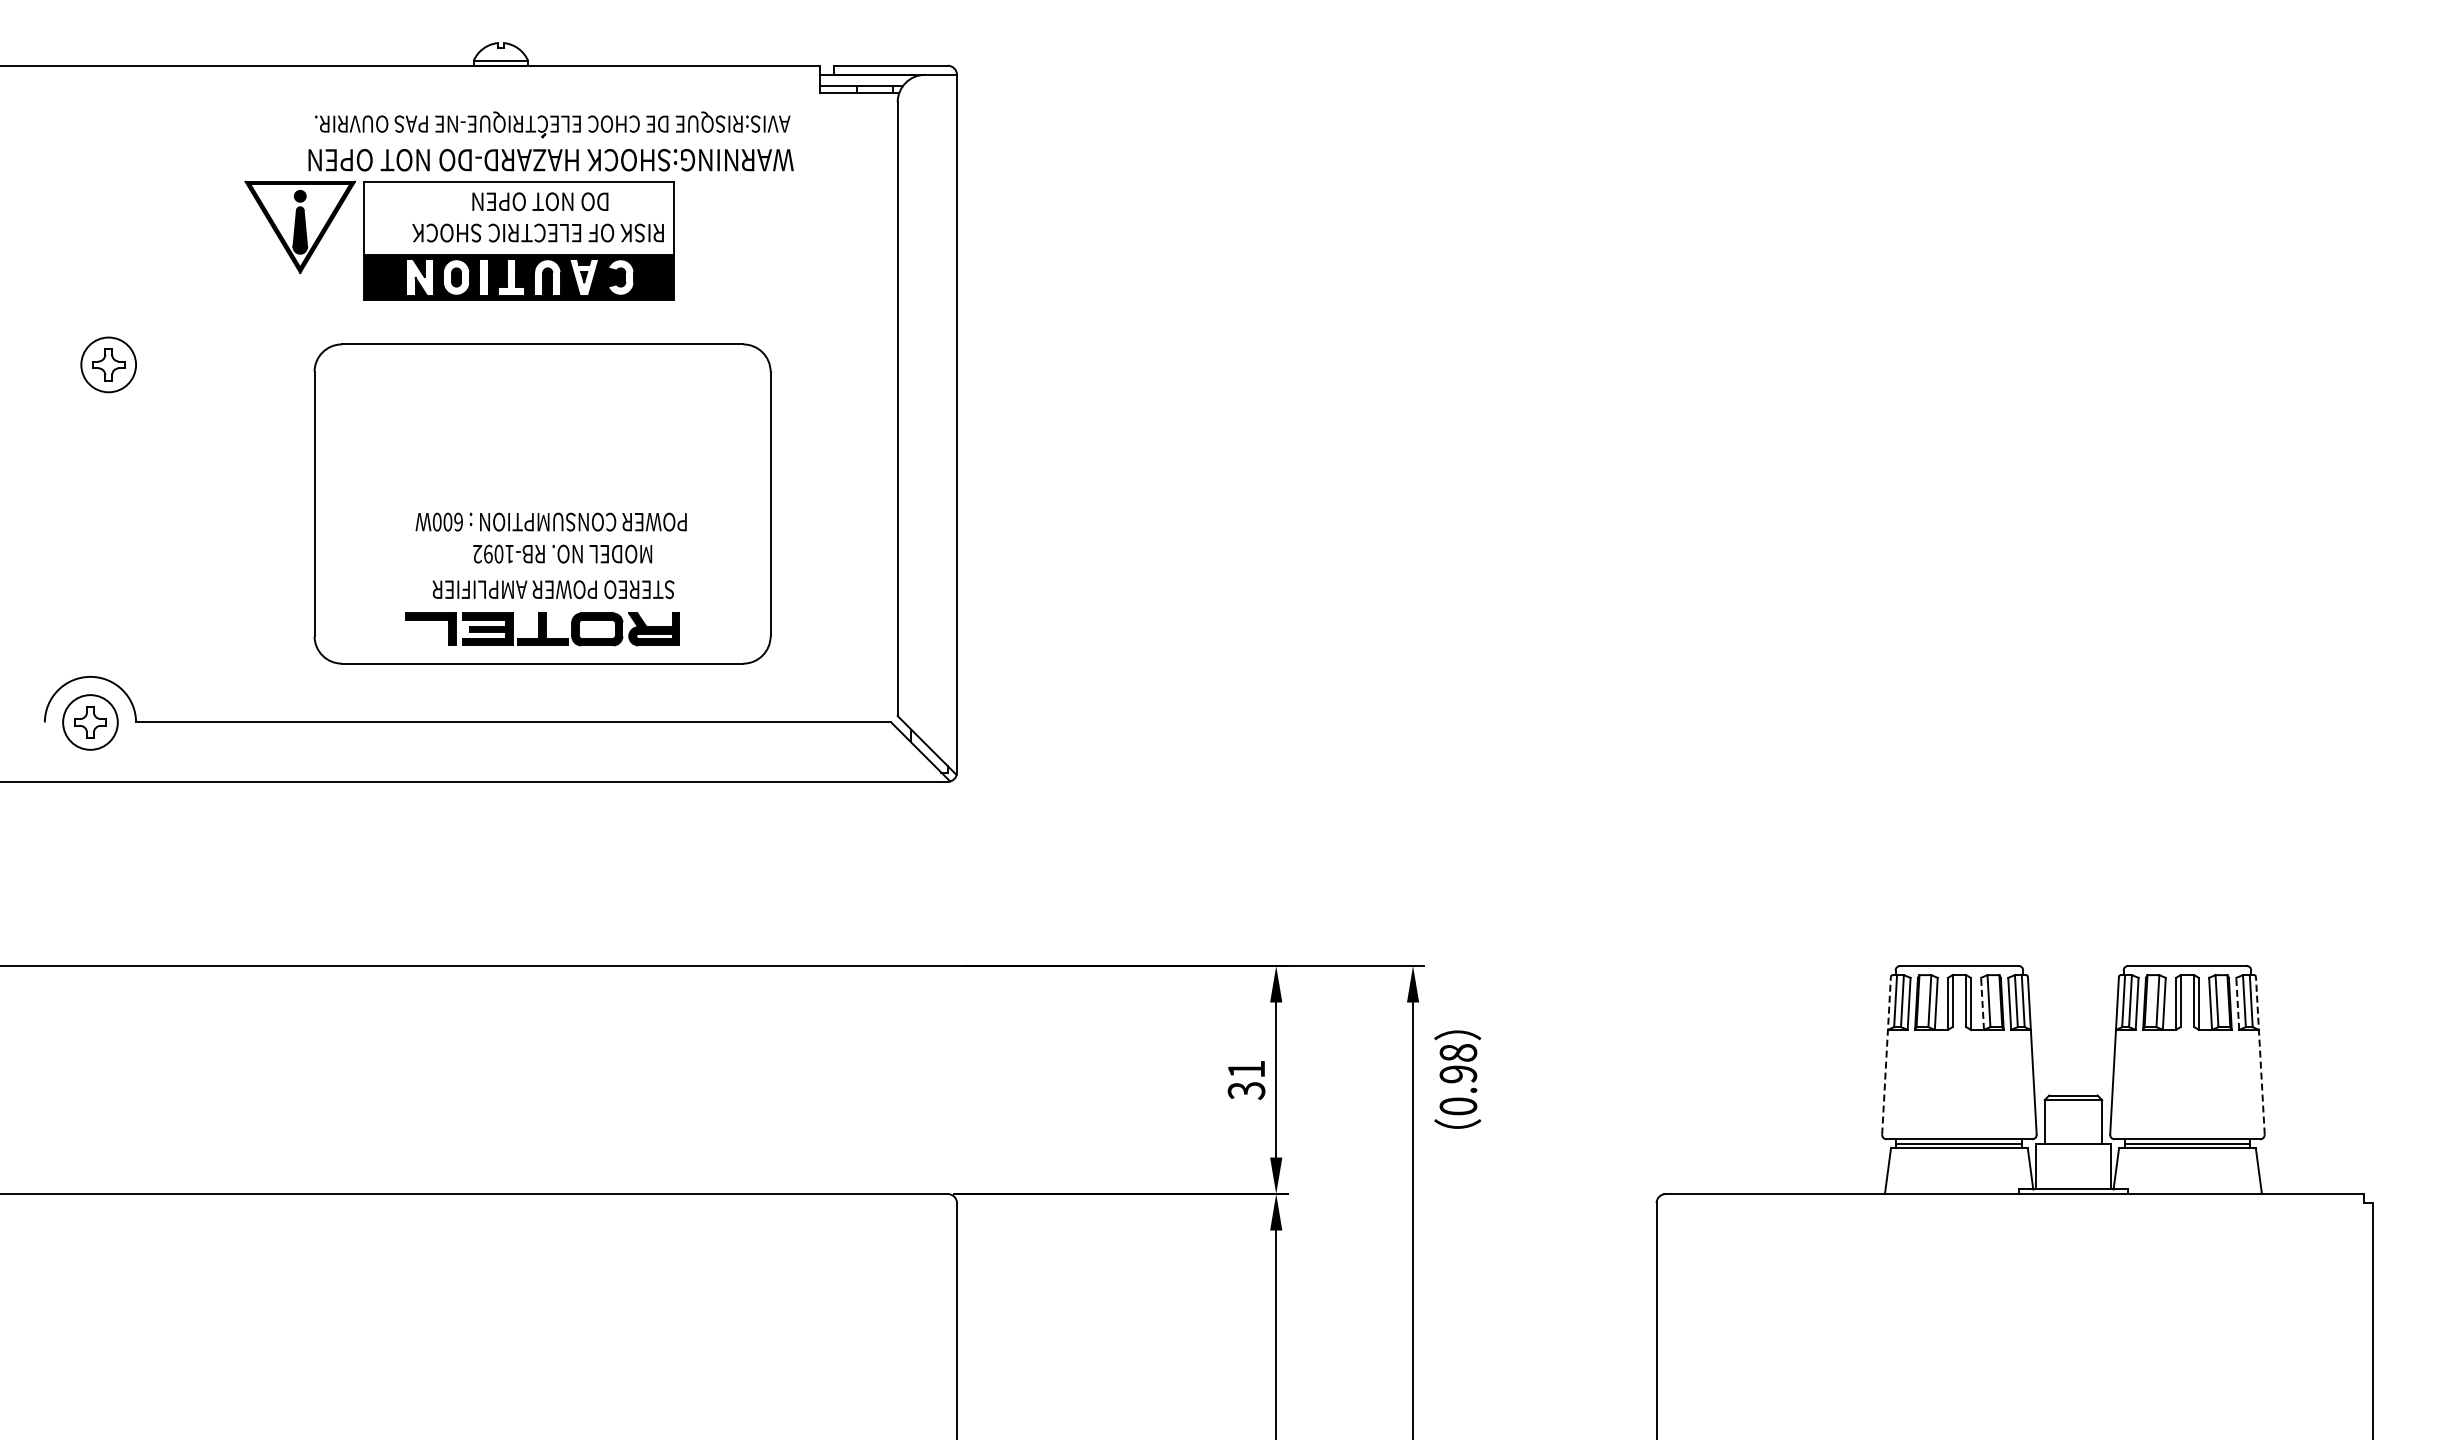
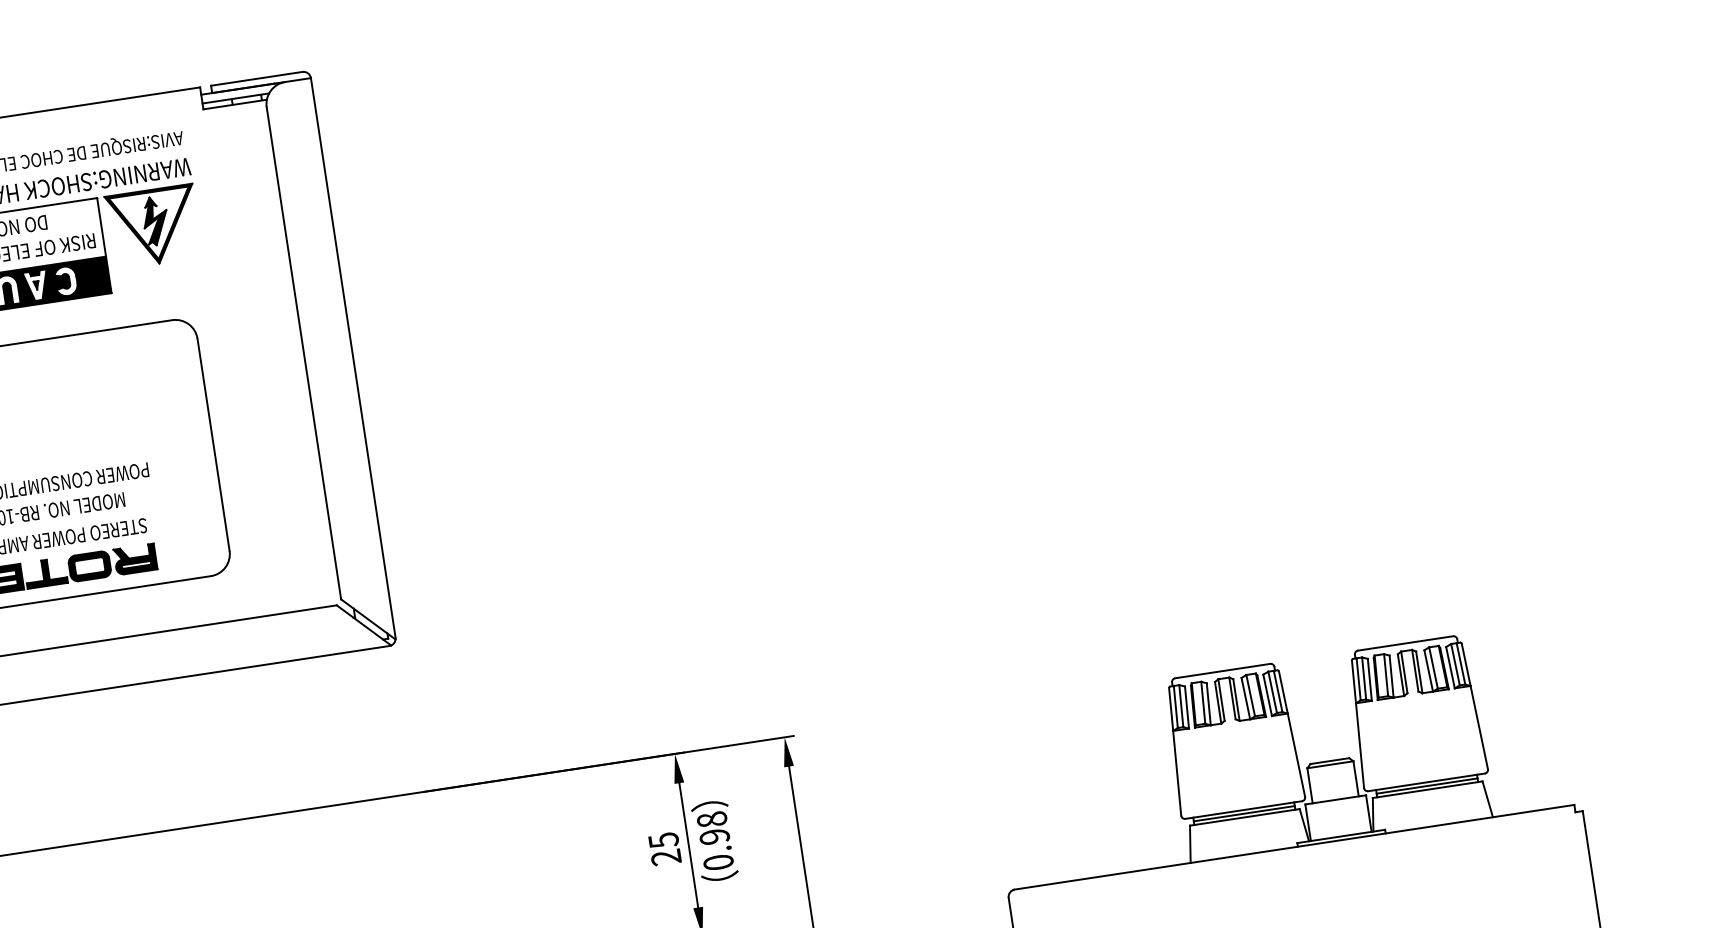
part: (737, 226) -> (153, 226), added
line: (1982, 1003) -> (1245, 698), dashed -> solid
line: (2237, 1003) -> (1450, 667), dashed -> solid
line: (1886, 1055) -> (1175, 751), dashed -> solid
line: (2260, 1055) -> (1474, 706), dashed -> solid
text: (1457, 1079) -> (714, 841), moved
text: (1246, 1080) -> (665, 849), 31 -> 25

